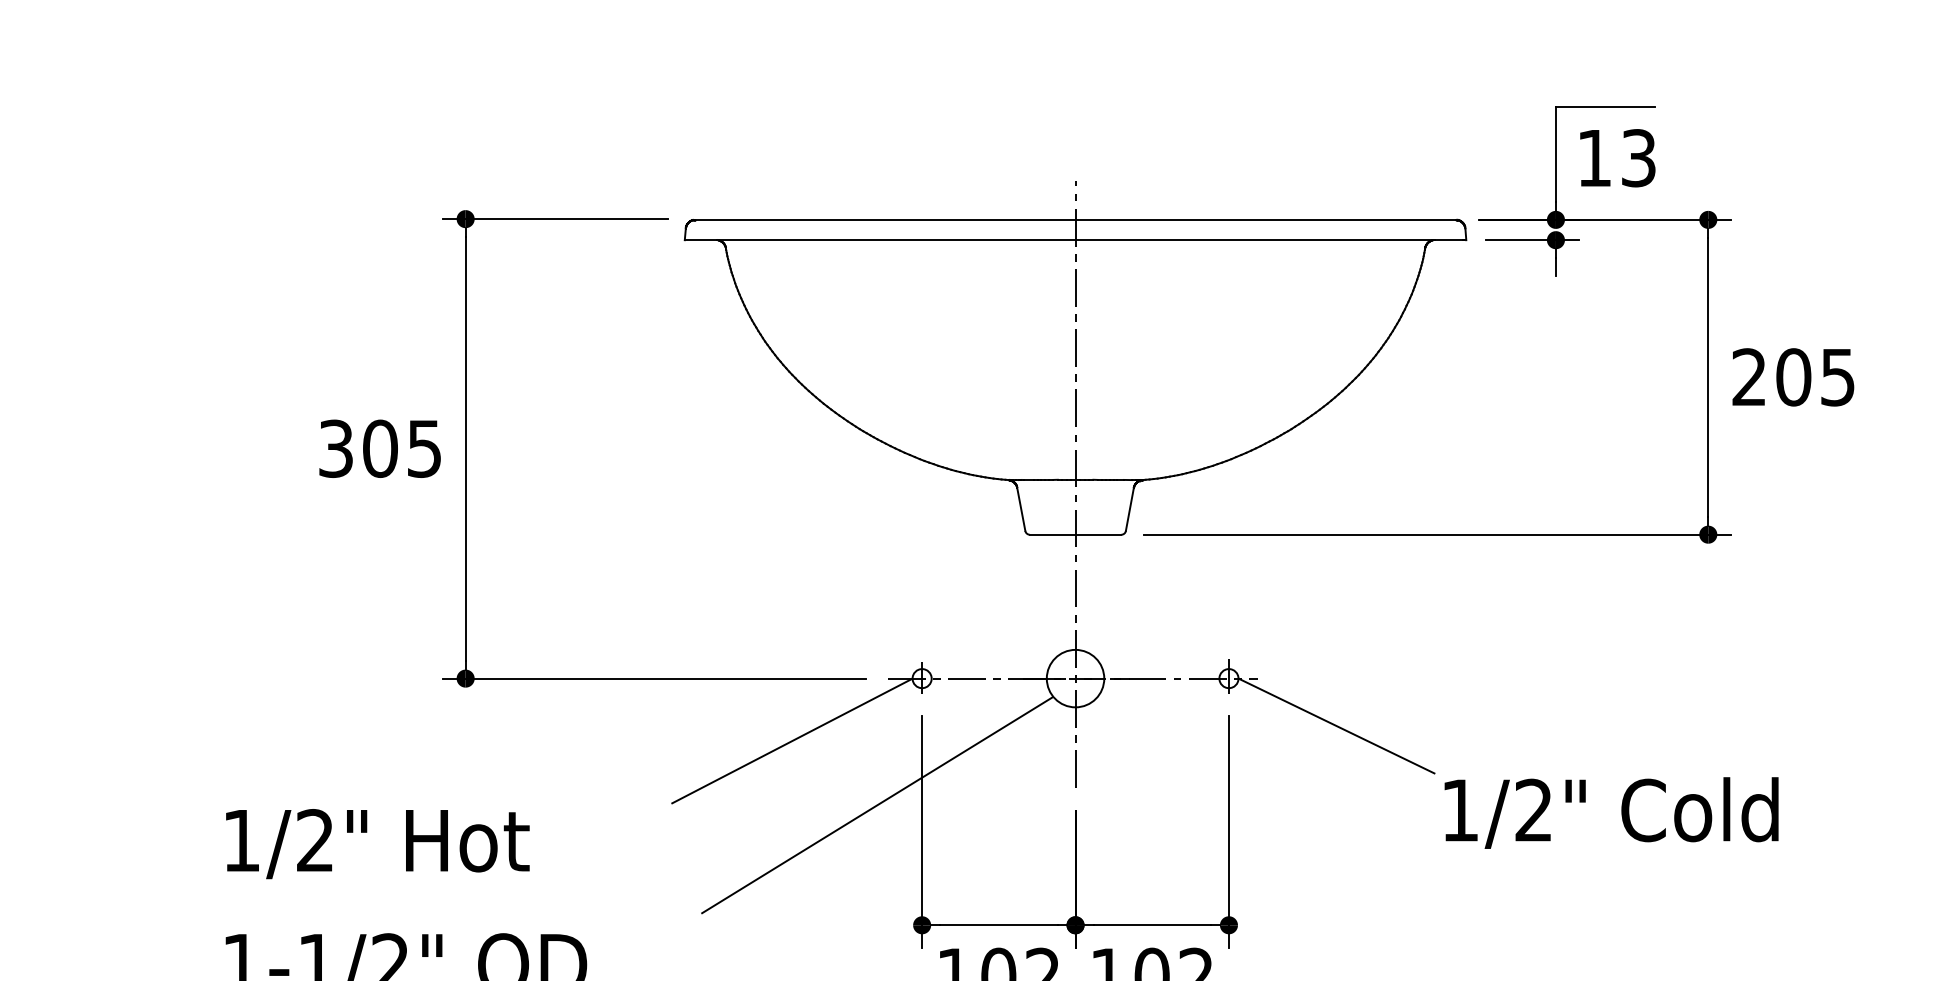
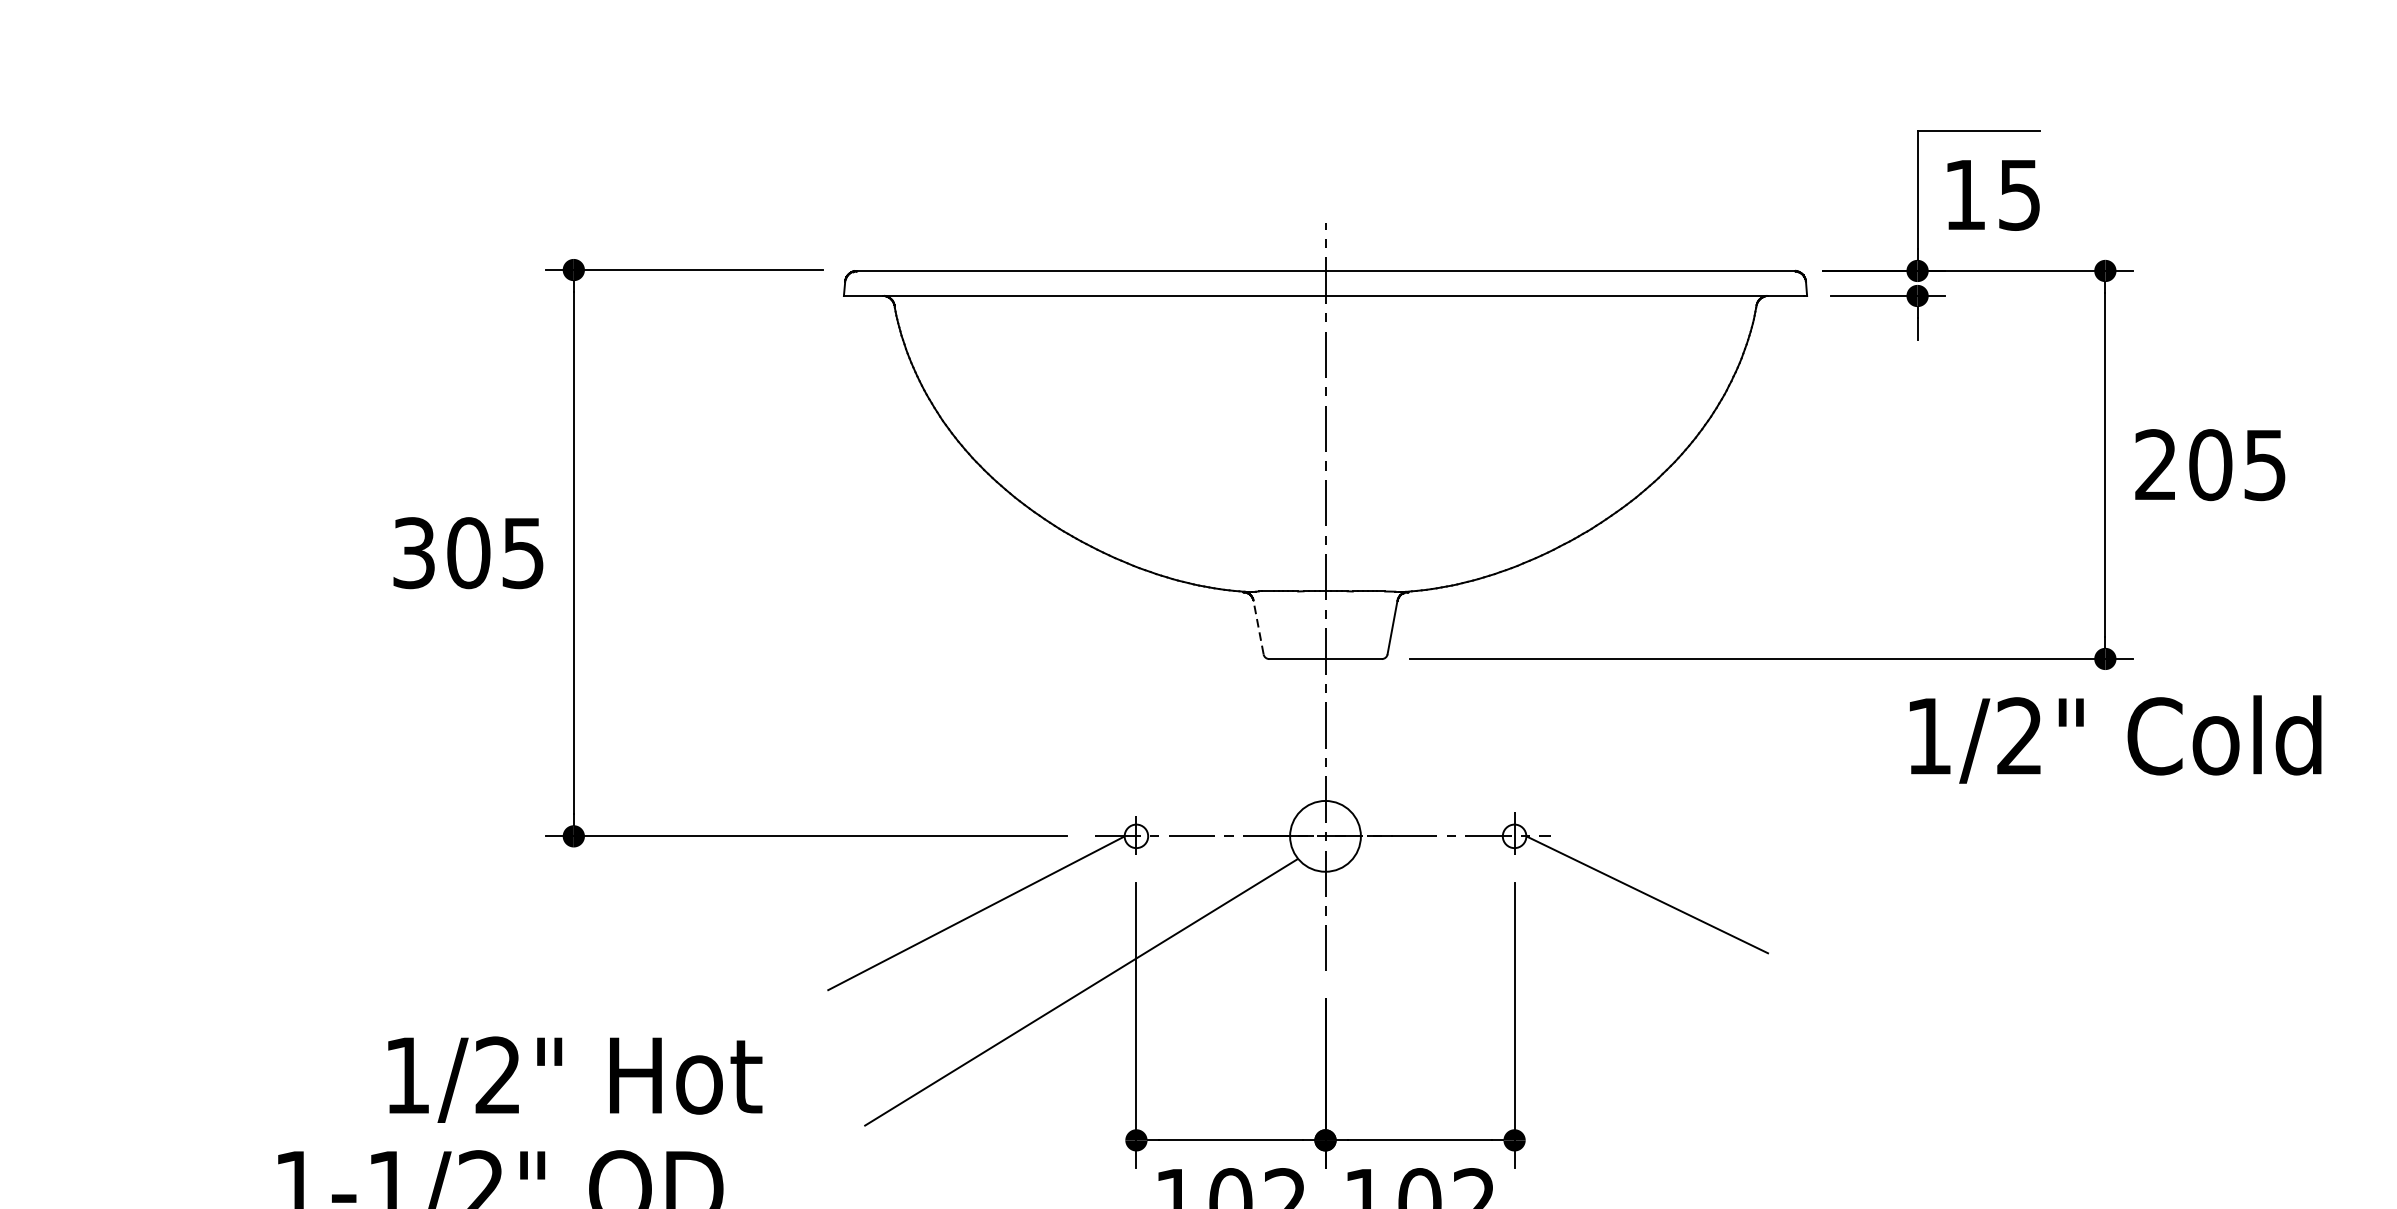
text: (1638, 157) -> (2019, 194), 13 -> 15
line: (1021, 509) -> (1258, 627), solid -> dashed
text: (1611, 812) -> (2115, 738), moved
text: (377, 844) -> (574, 1080), moved

